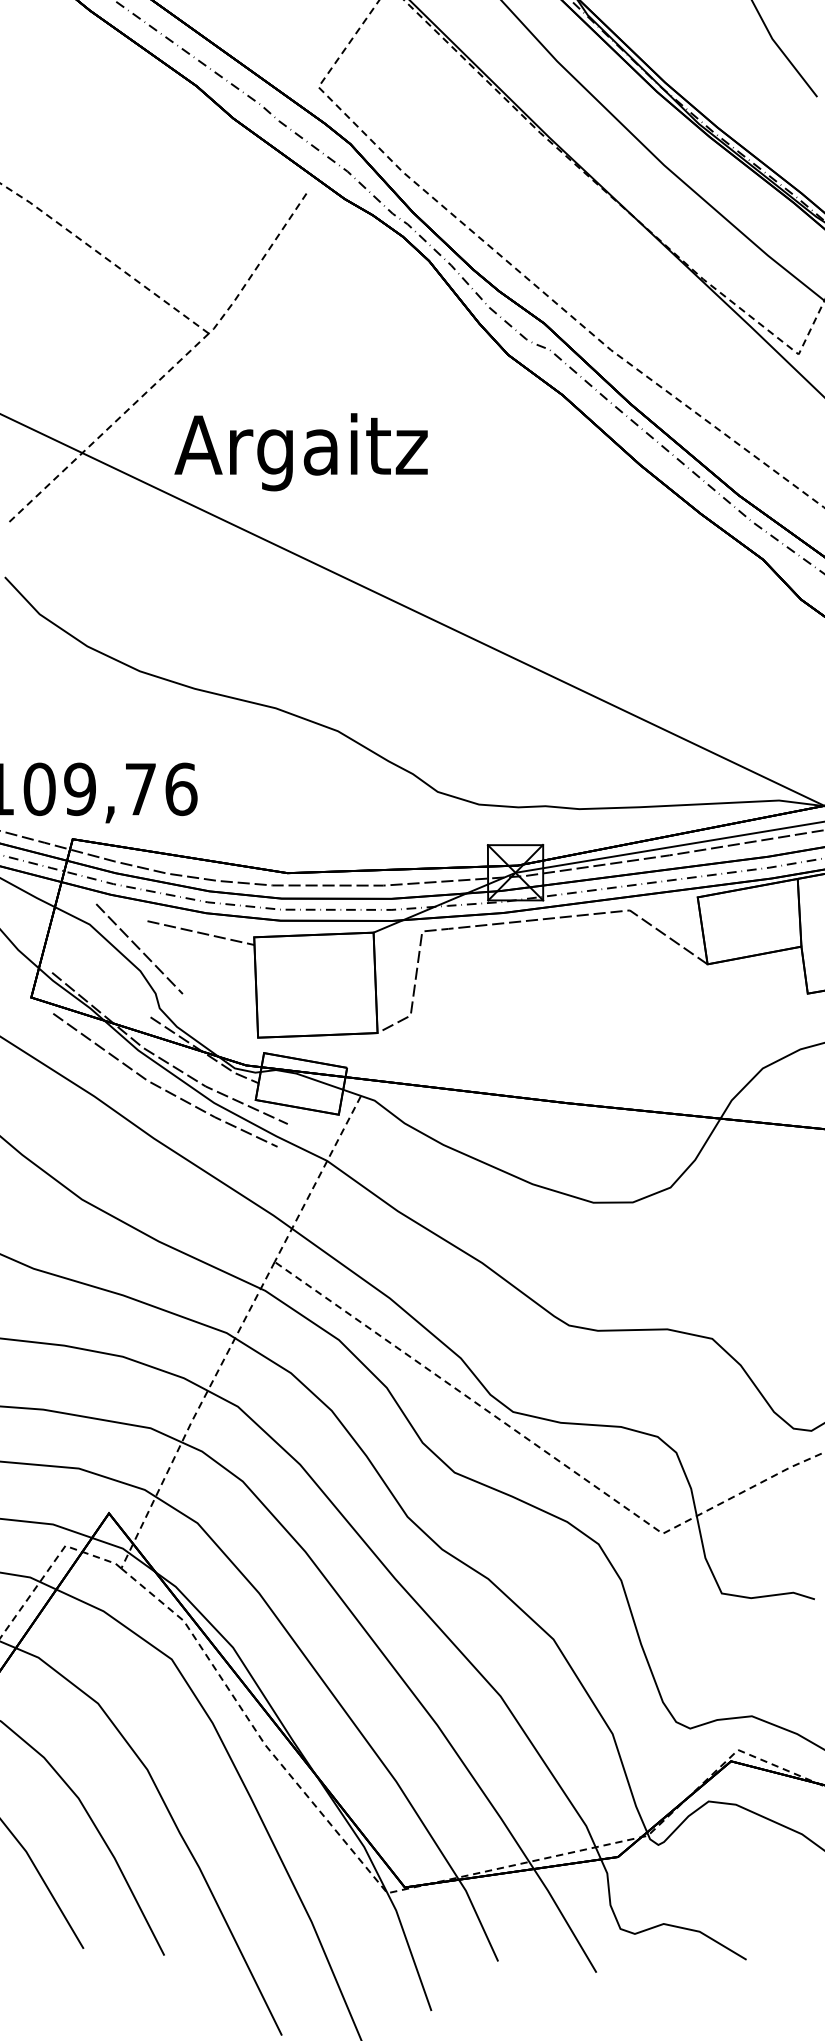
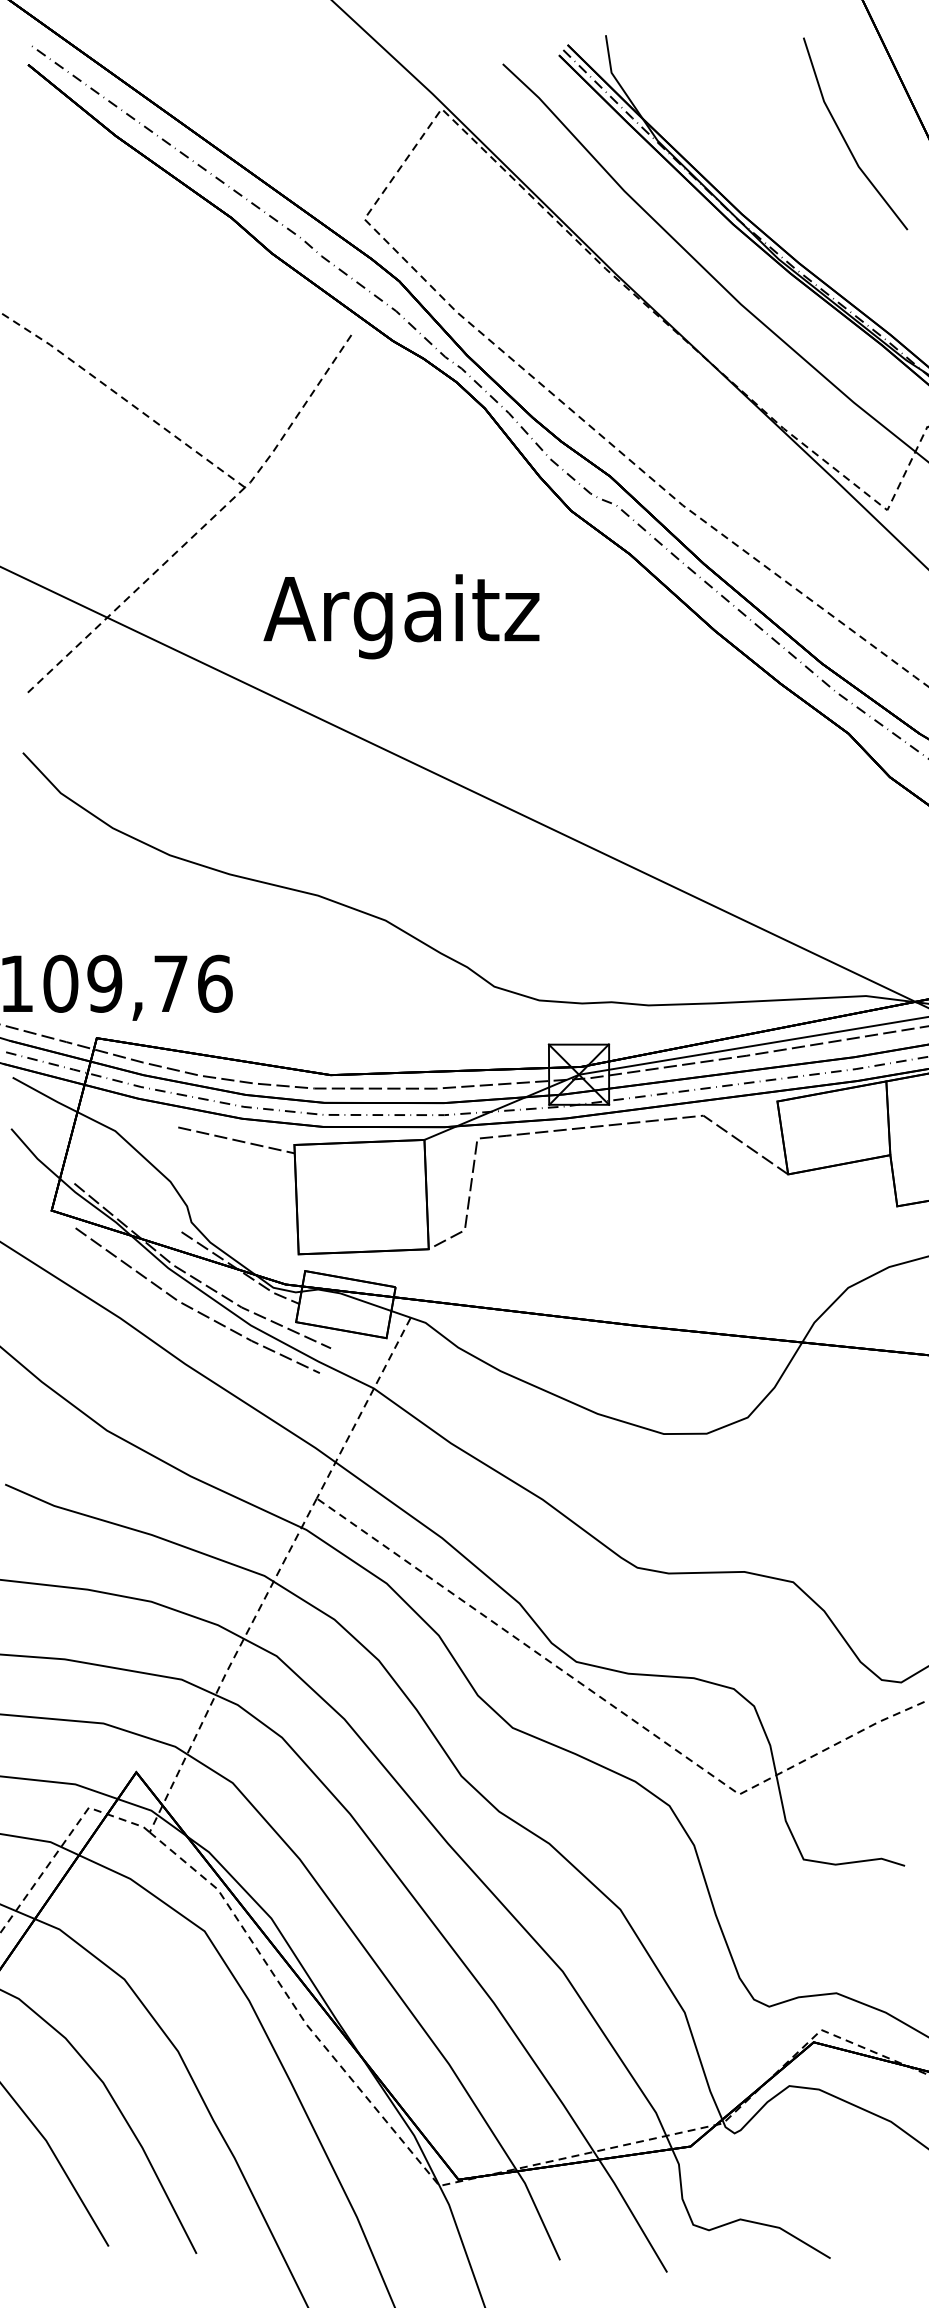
text: (301, 451) -> (401, 616), moved
line: (139, 948) -> (169, 1157), removed

